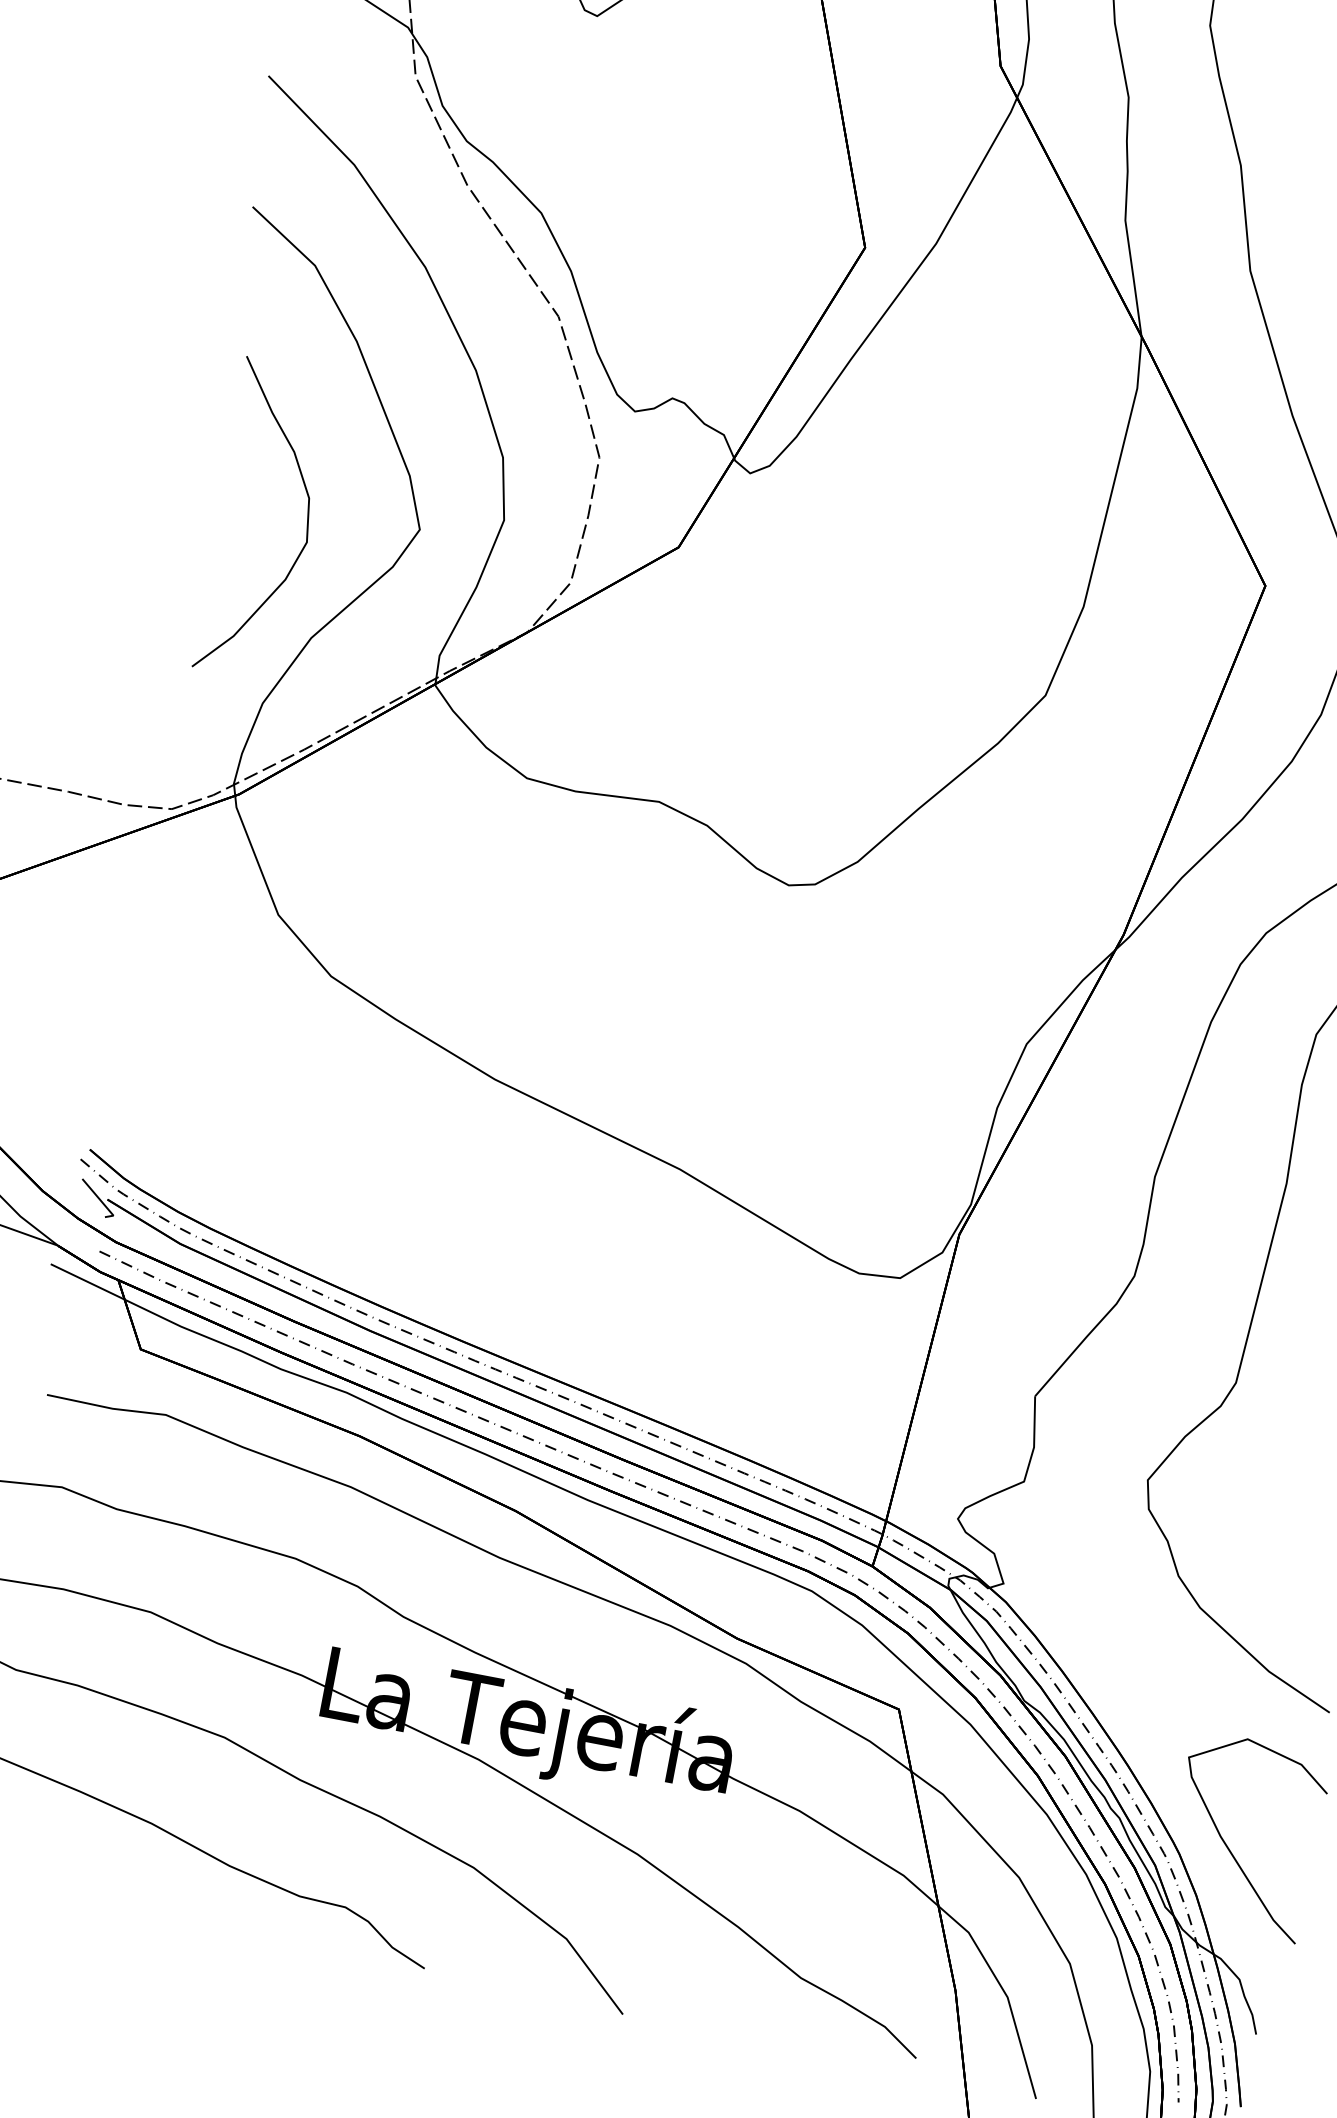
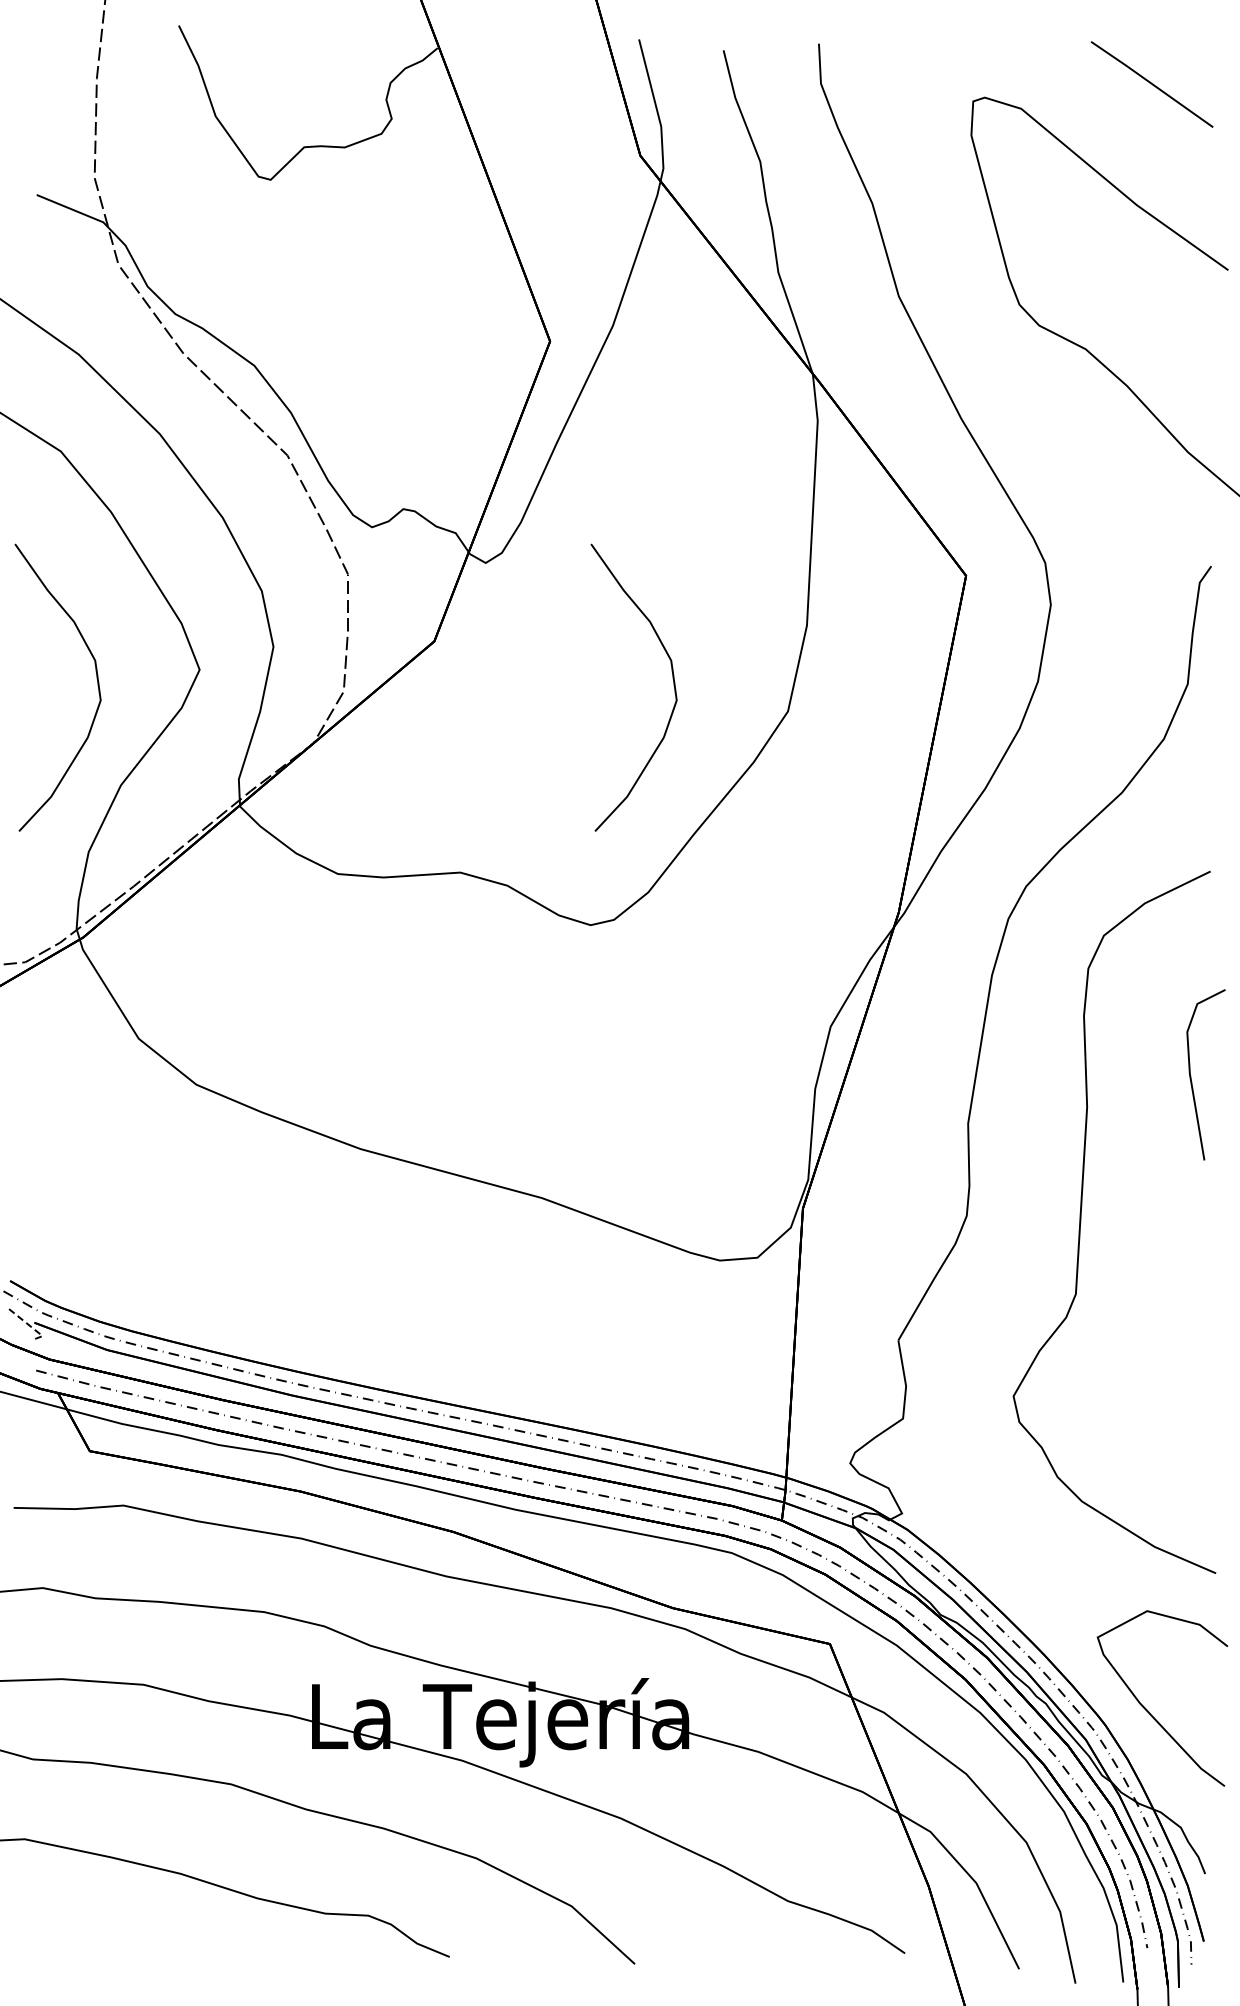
curve: (927, 645) -> (673, 686), added
line: (100, 1200) -> (28, 1324), solid -> dashed

